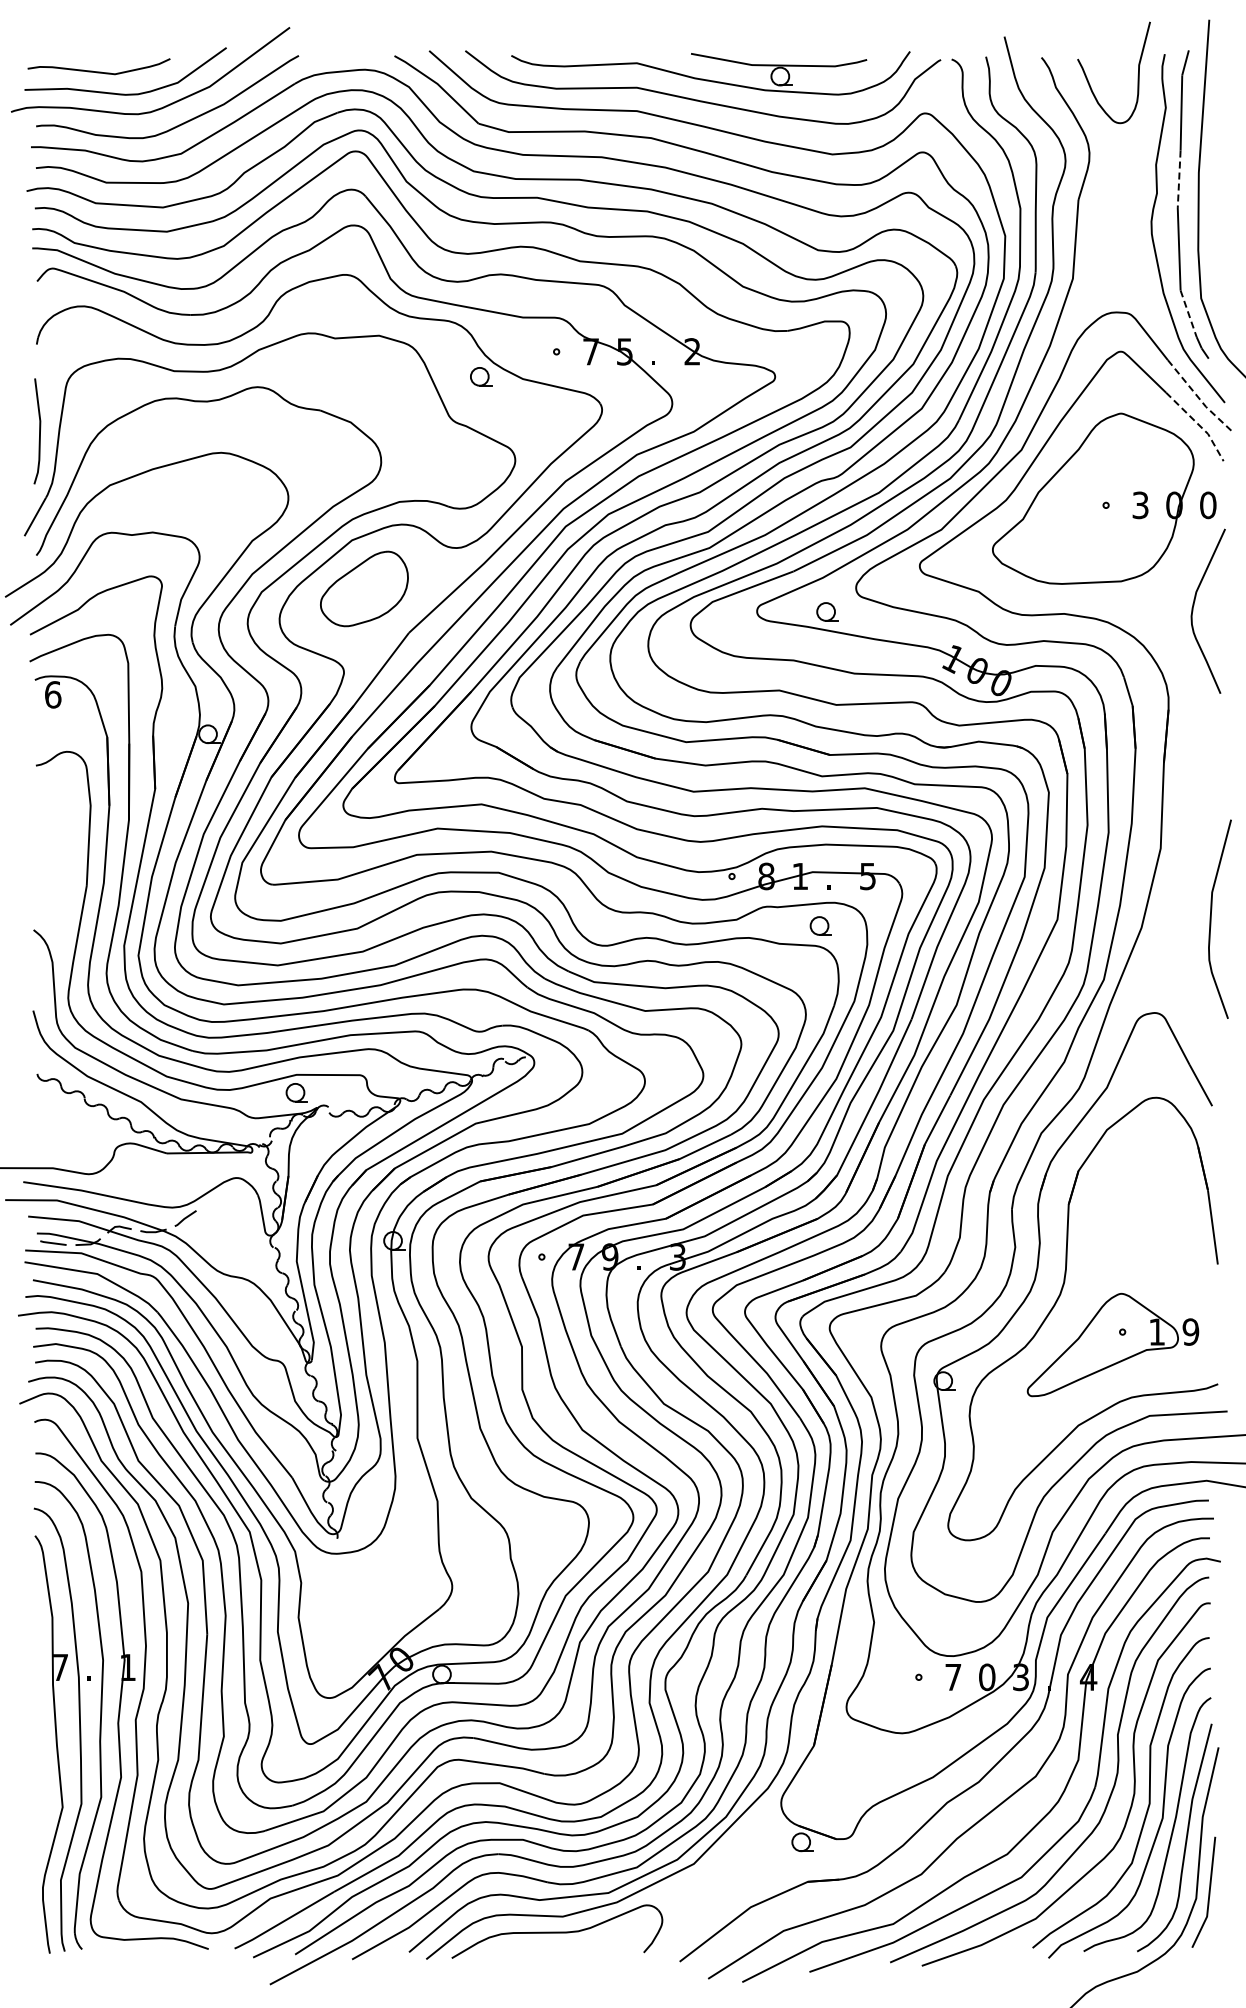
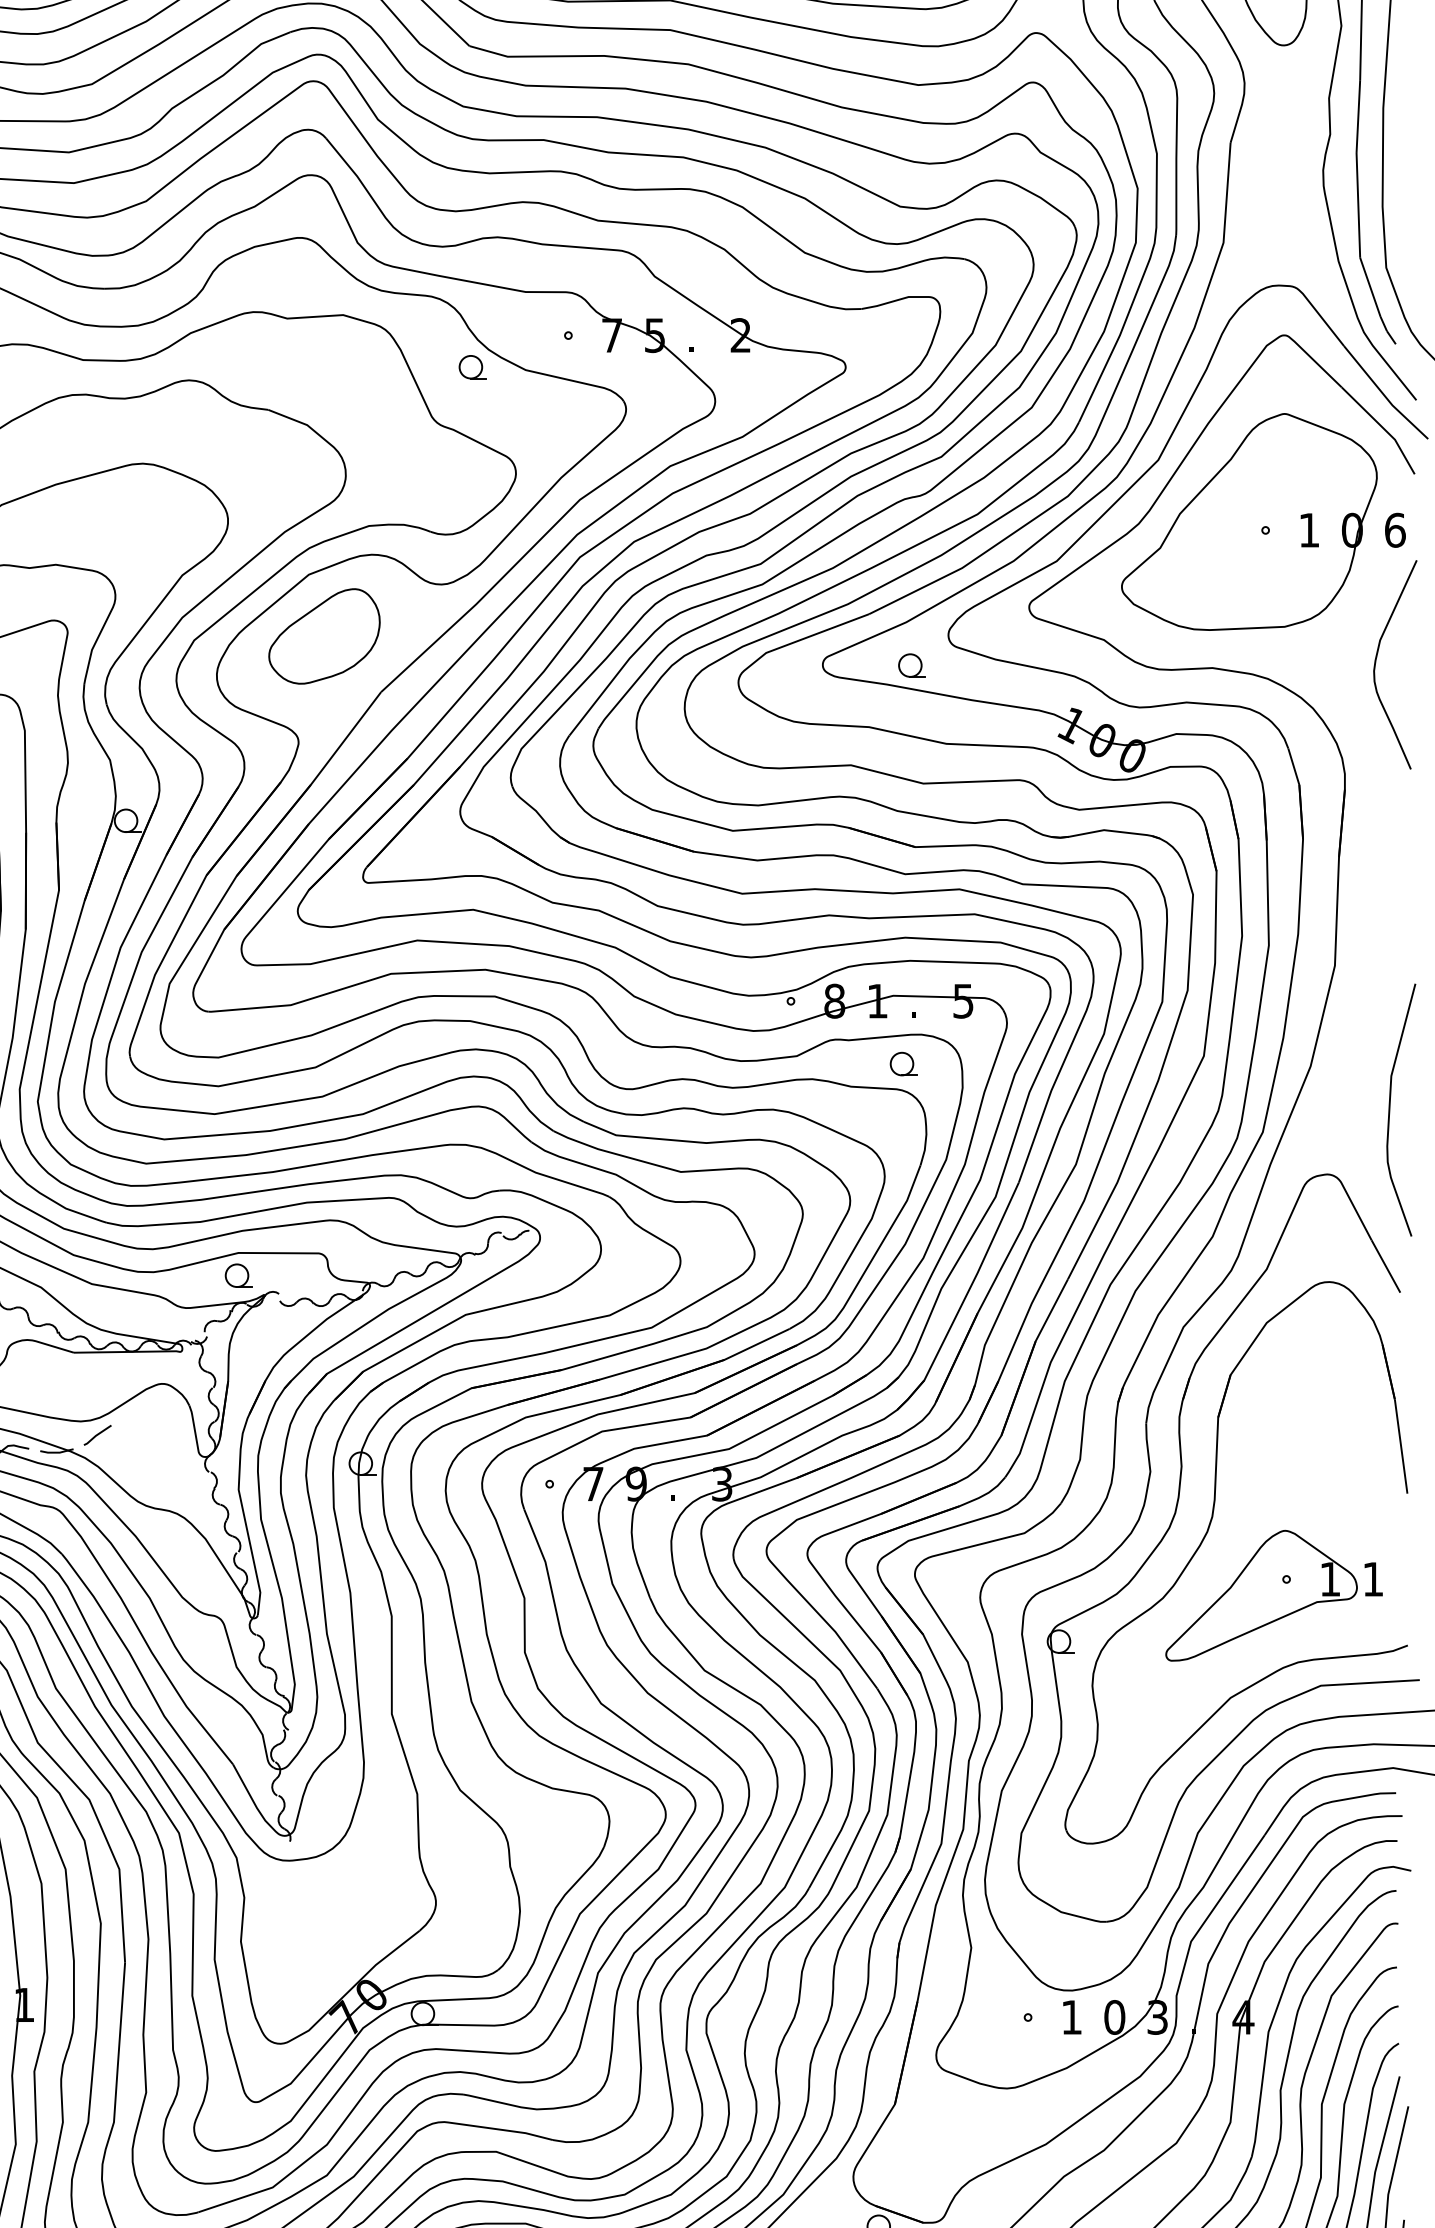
line: (1179, 179) -> (1358, 116), dashed -> solid
line: (1188, 313) -> (1370, 286), dashed -> solid
line: (1199, 399) -> (1384, 396), dashed -> solid
line: (1198, 424) -> (1382, 427), dashed -> solid
text: (1208, 504) -> (1395, 529), 0 -> 6
text: (1140, 505) -> (1309, 530), 3 -> 1
curve: (1211, 918) -> (1390, 1109), moved
text: (1190, 1331) -> (1372, 1578), 9 -> 1
text: (953, 1677) -> (1071, 2017), 7 -> 1

